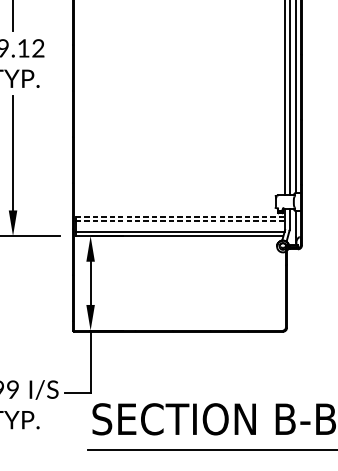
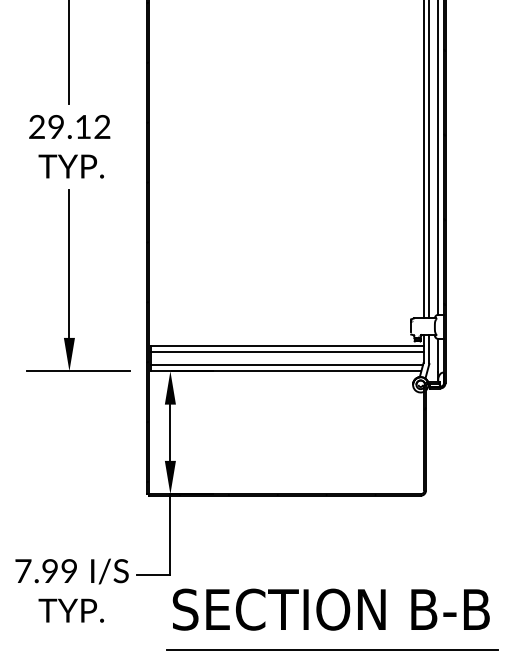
line: (180, 217) -> (287, 346), dashed -> solid
line: (180, 221) -> (287, 352), dashed -> solid

